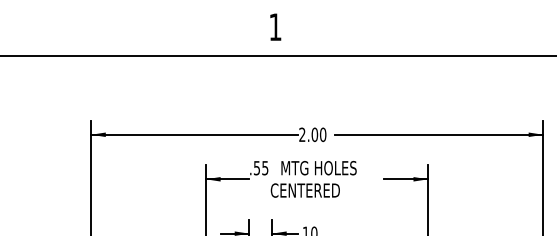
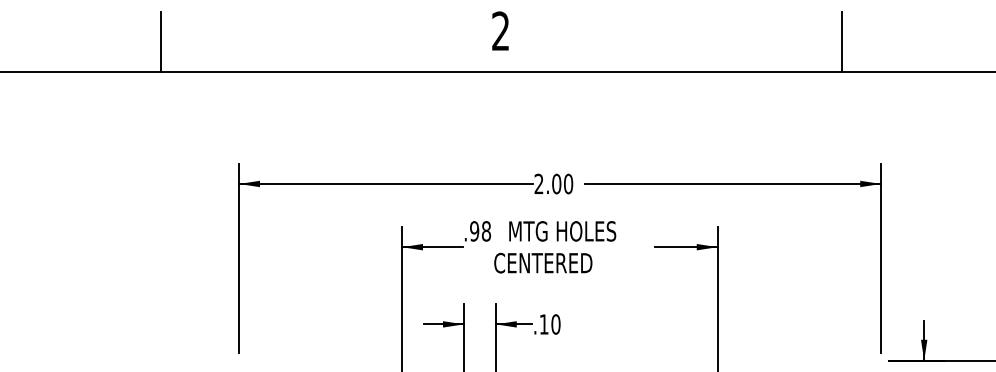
text: (275, 26) -> (500, 30), 1 -> 2
line: (35, 34) -> (160, 41), added
line: (515, 34) -> (841, 41), added
text: (261, 168) -> (480, 231), .55 -> .98

